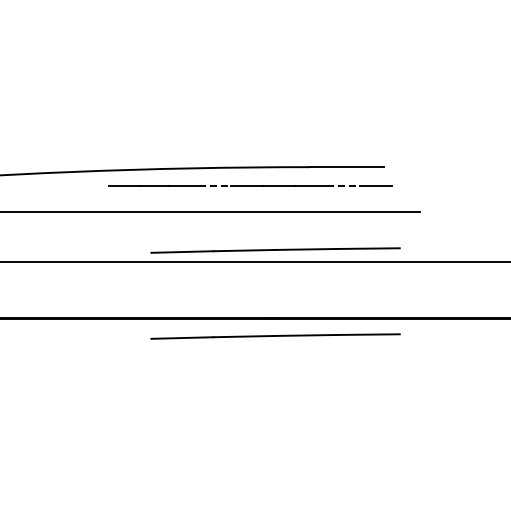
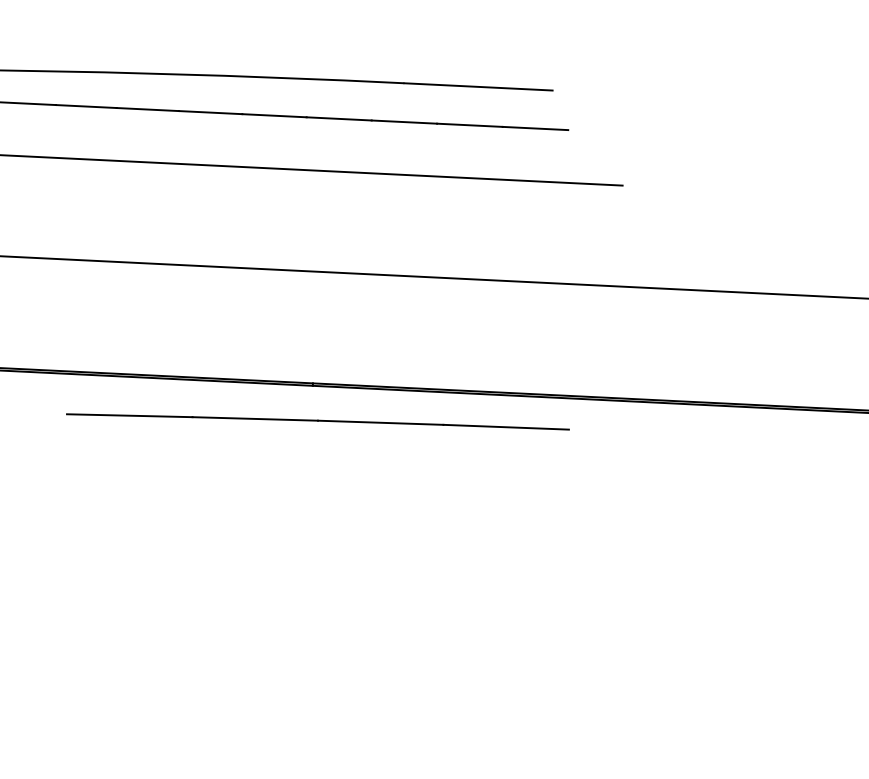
line: (215, 186) -> (211, 112), dashed -> solid
line: (344, 186) -> (471, 125), dashed -> solid
line: (275, 250) -> (326, 248), removed

